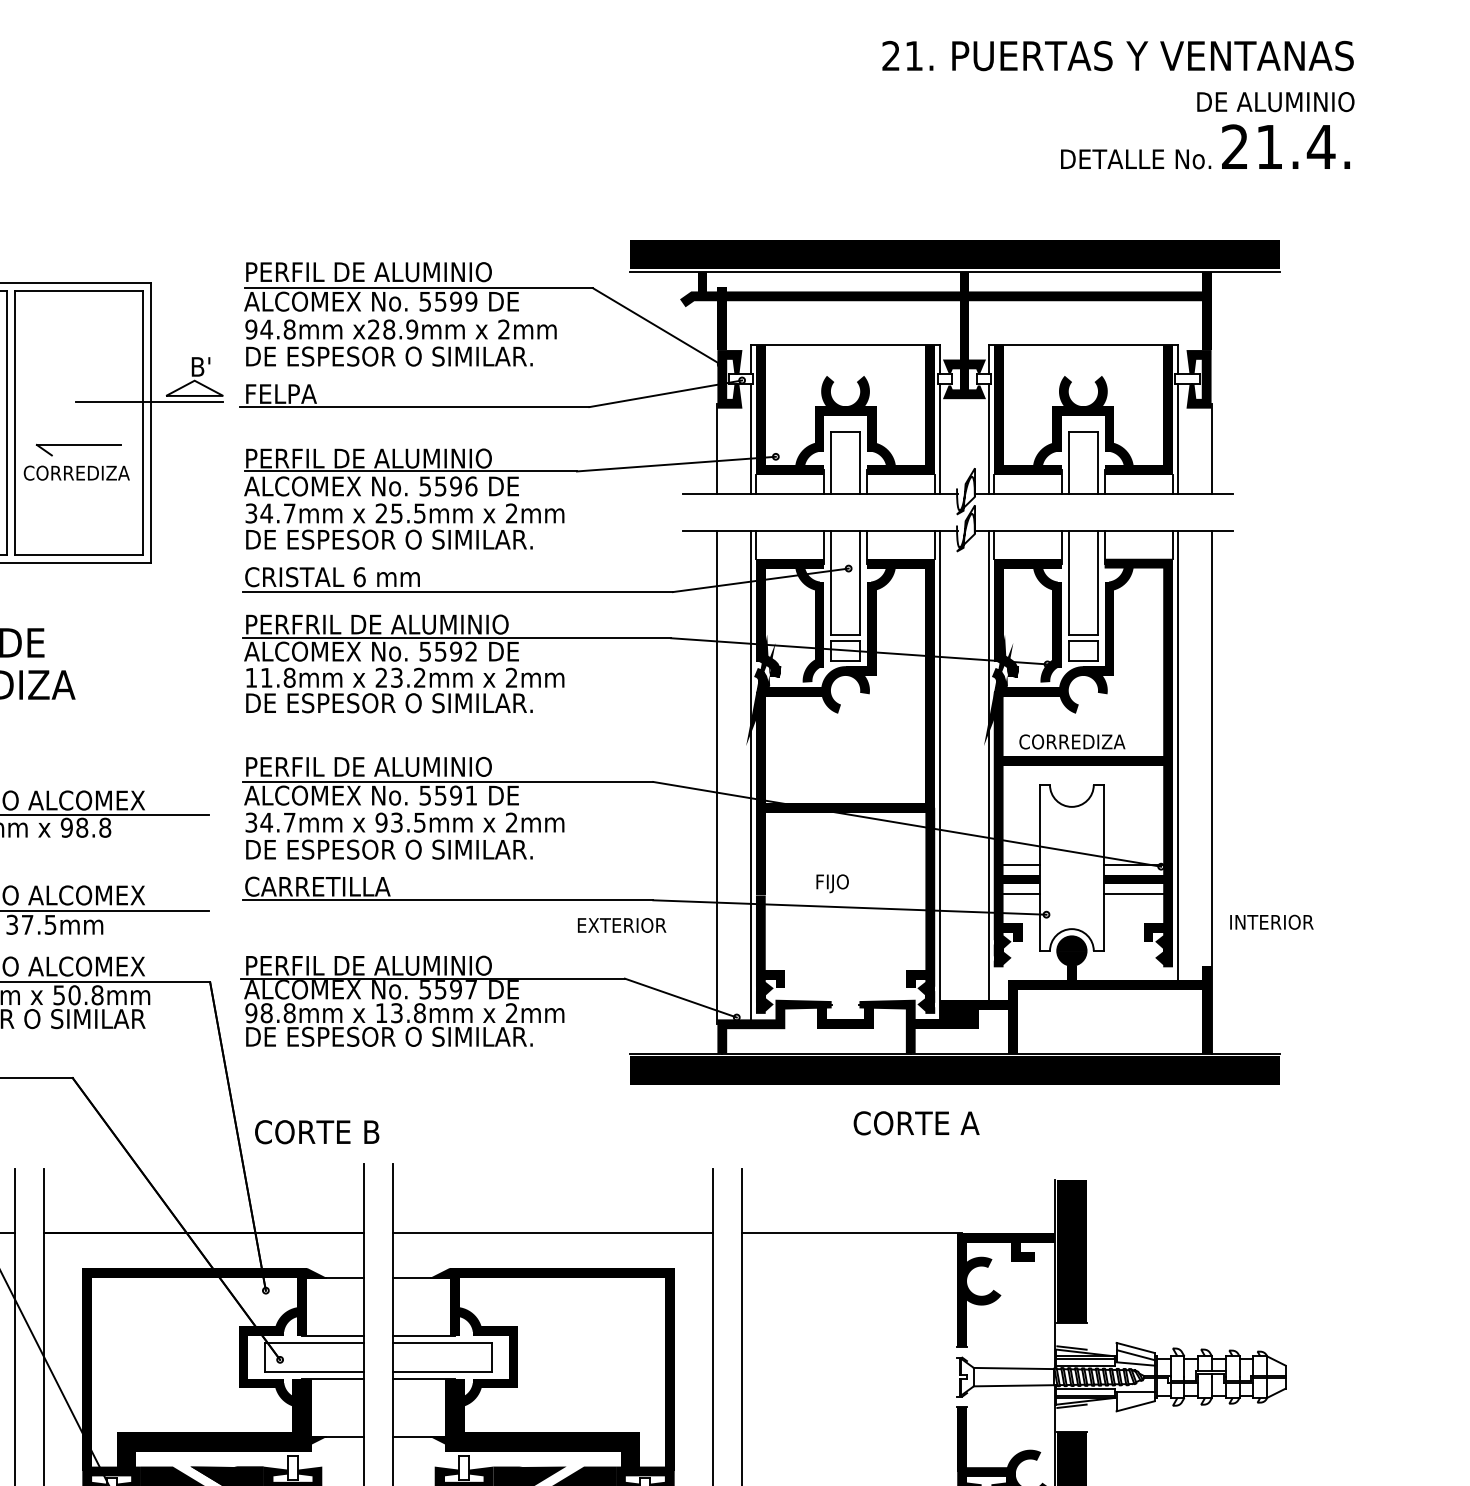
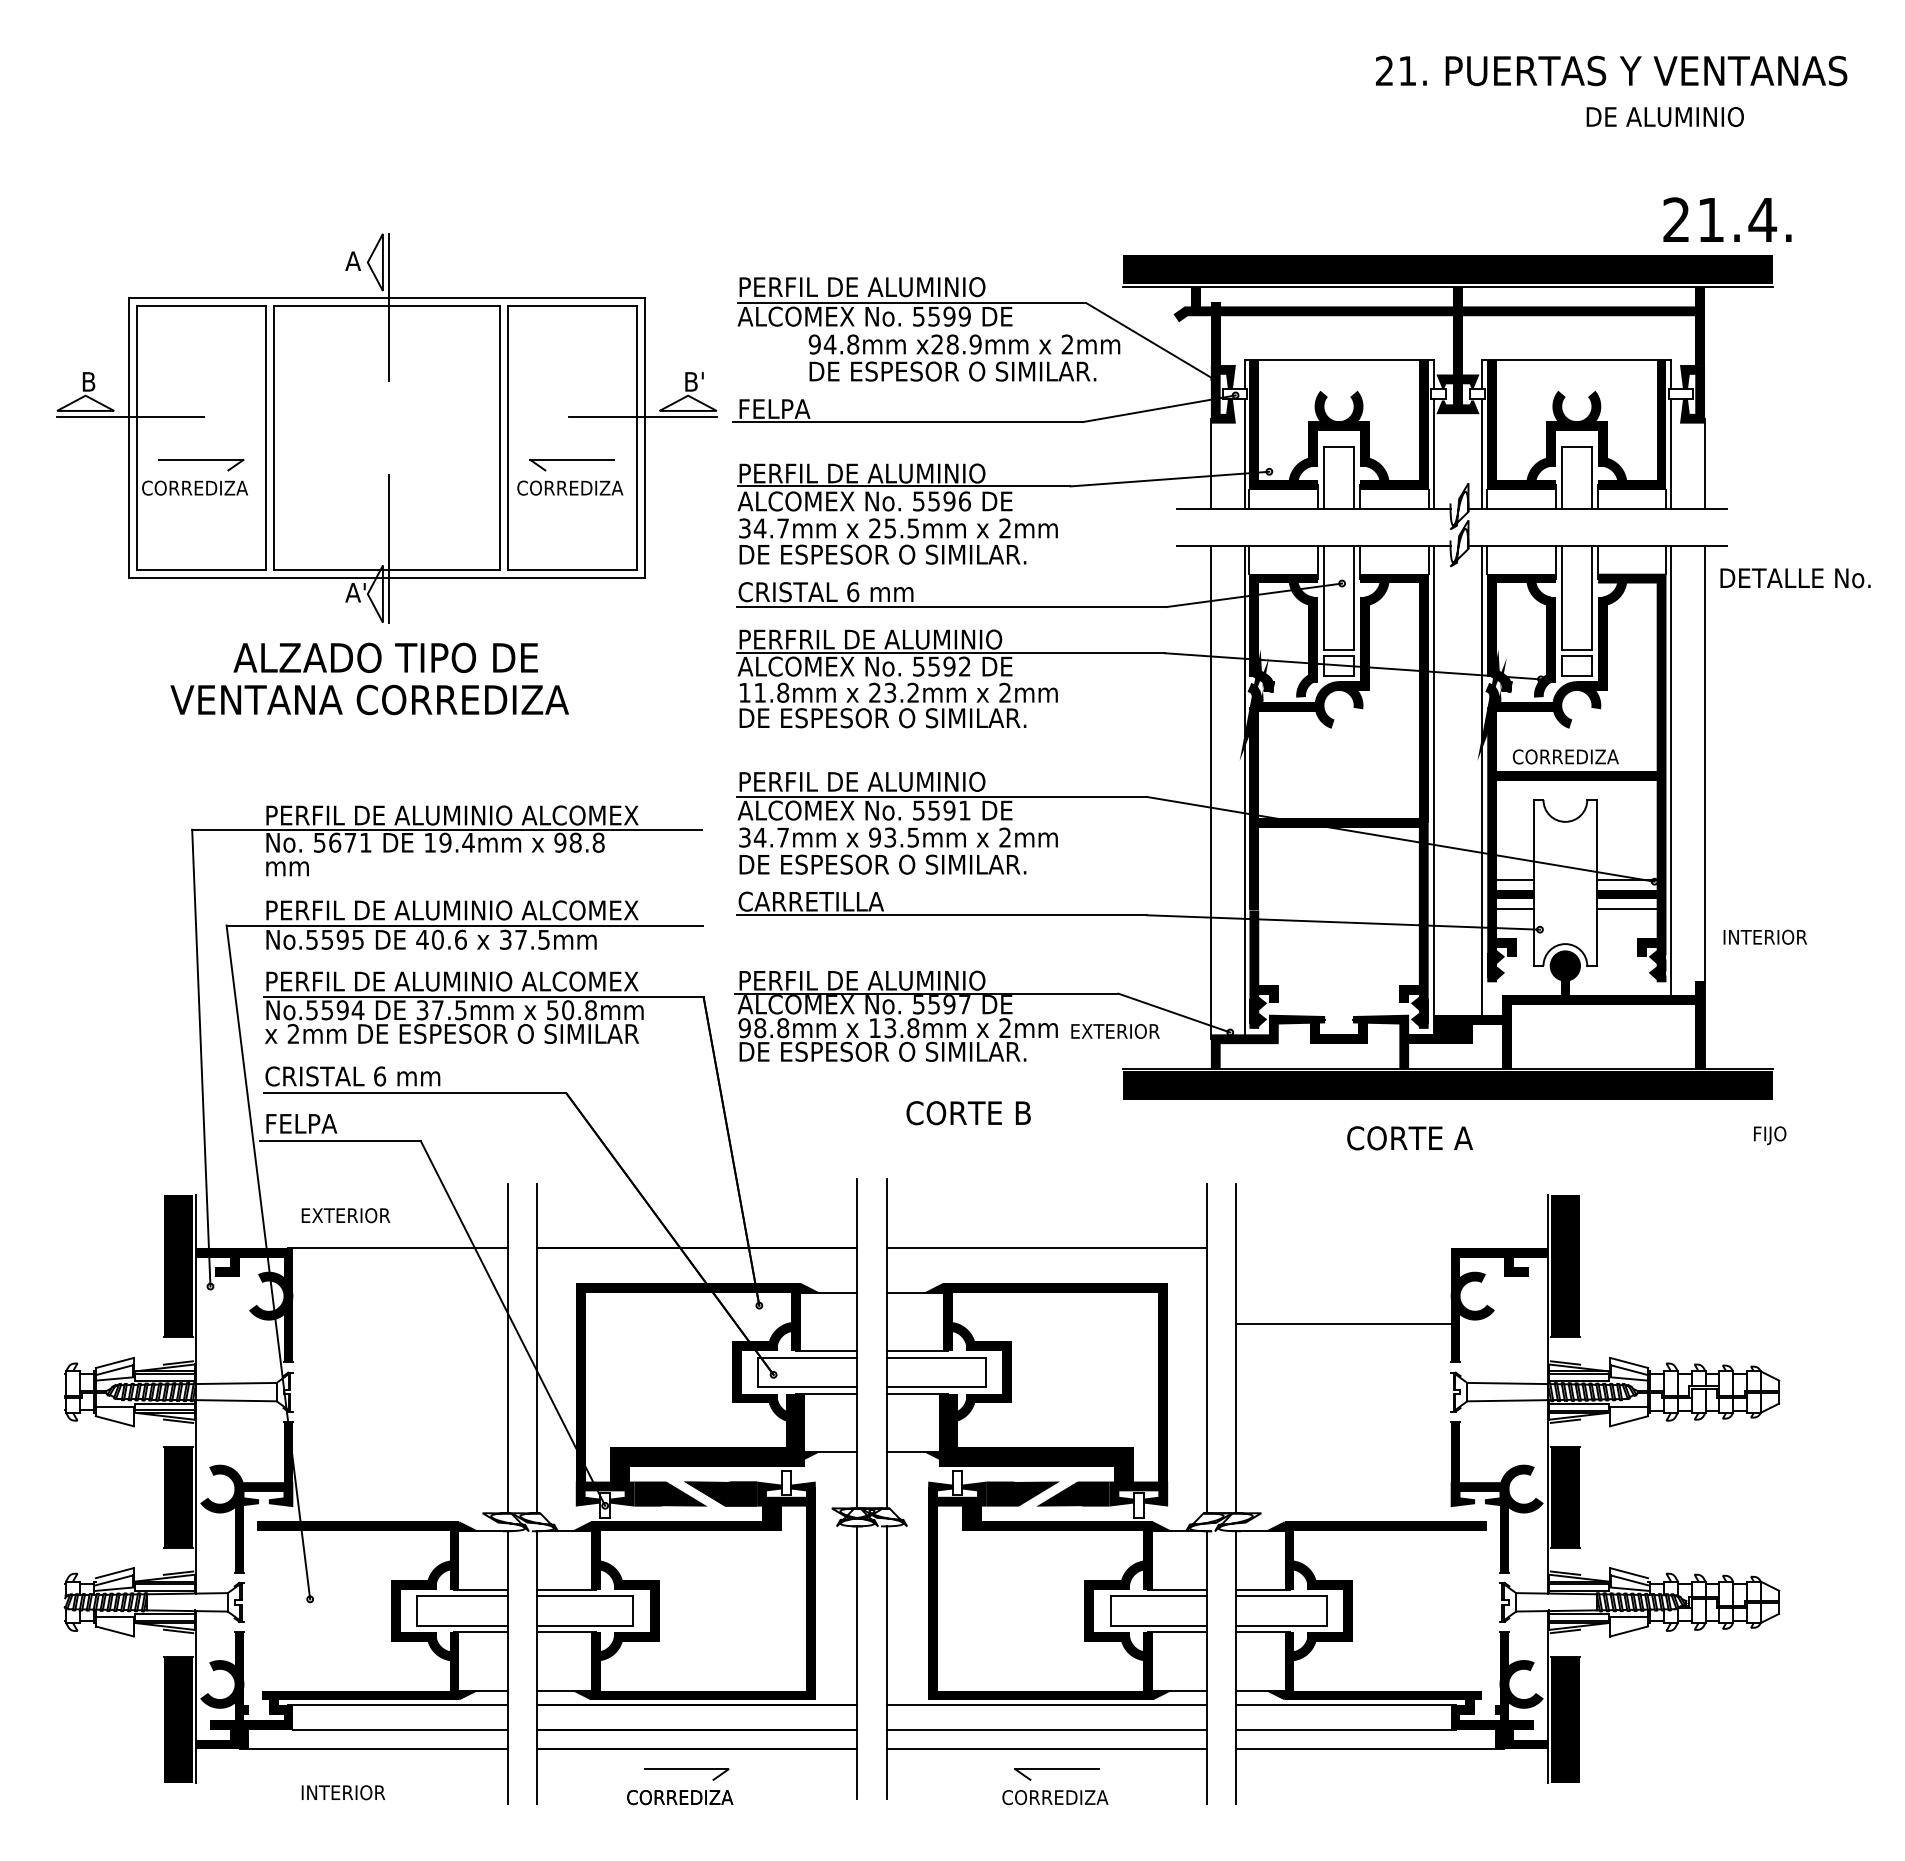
text: (1275, 102) -> (1664, 117), moved
text: (1286, 146) -> (1727, 219), moved
text: (1136, 159) -> (1795, 578), moved
text: (401, 342) -> (964, 357), moved
text: (833, 883) -> (1770, 1135), moved
text: (622, 925) -> (1115, 1031), moved
text: (317, 1132) -> (968, 1113), moved
line: (852, 1232) -> (1345, 1323), moved

